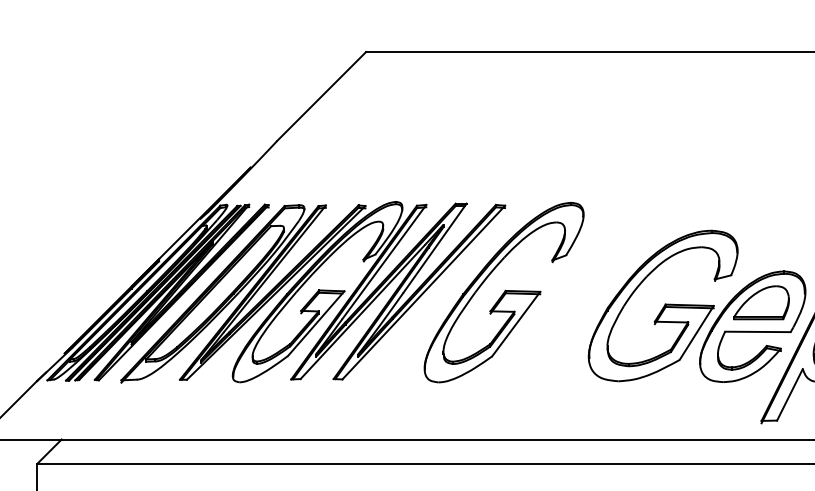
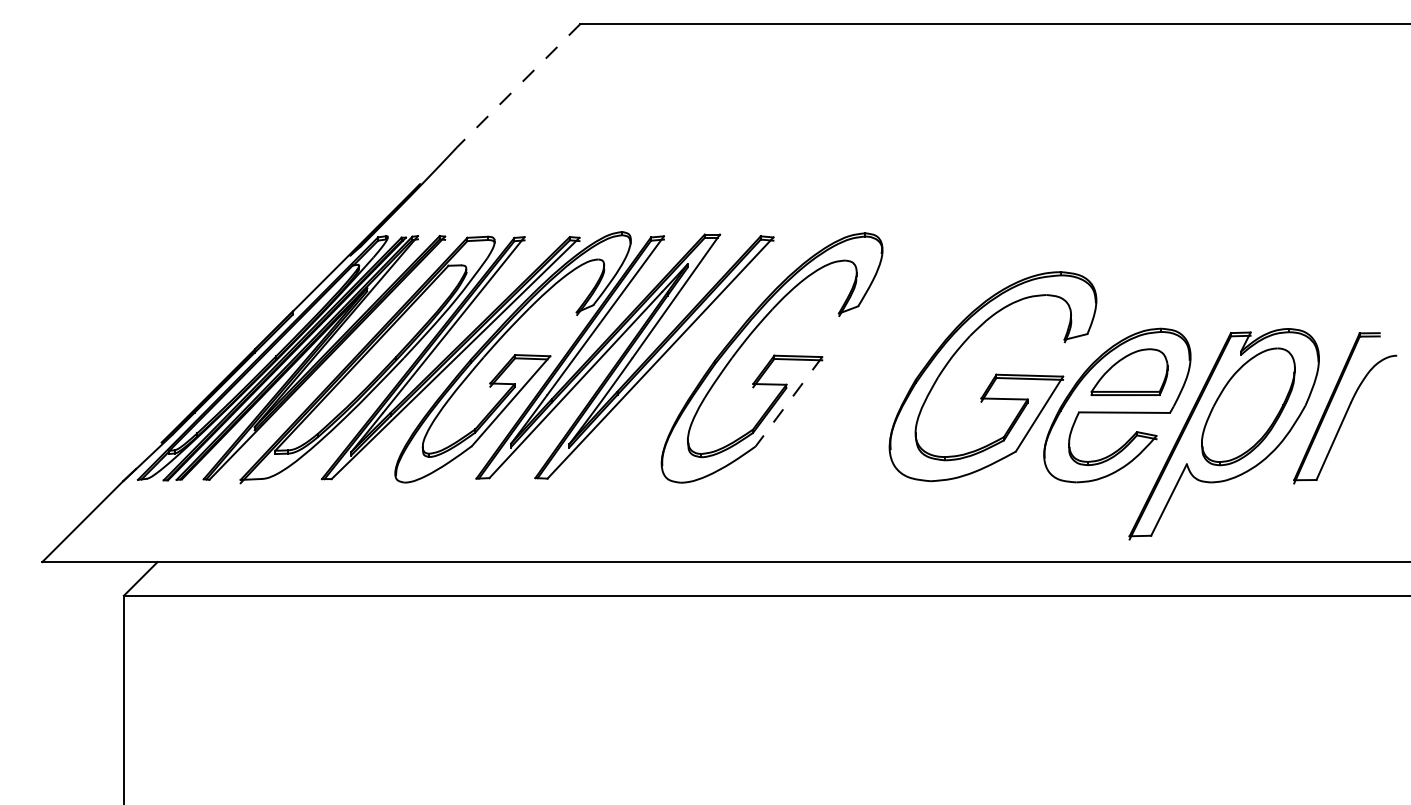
line: (321, 97) -> (518, 86), solid -> dashed
line: (515, 323) -> (788, 401), solid -> dashed

